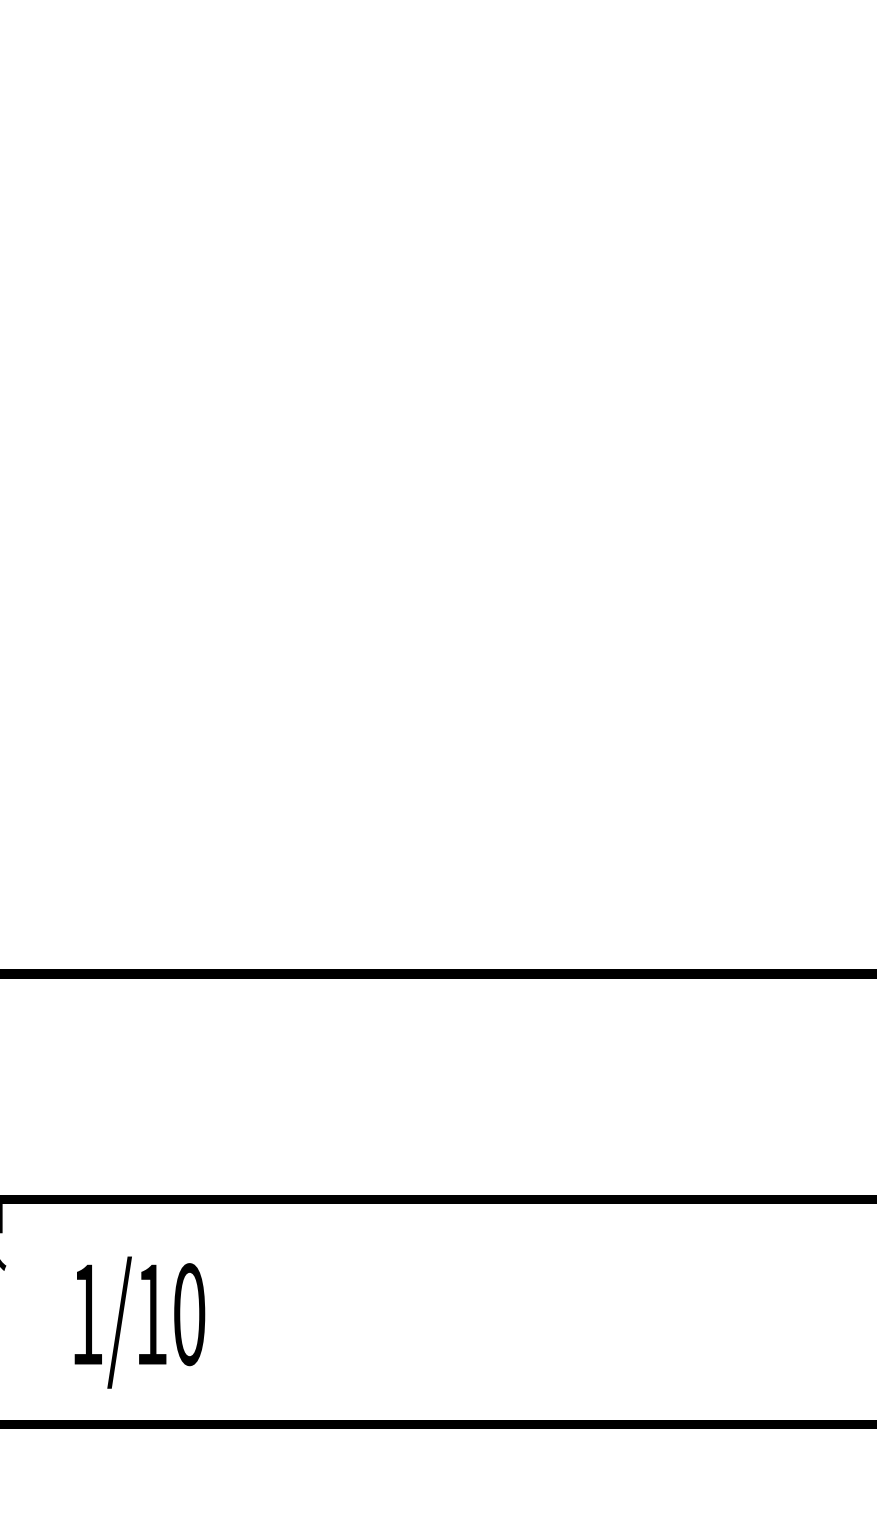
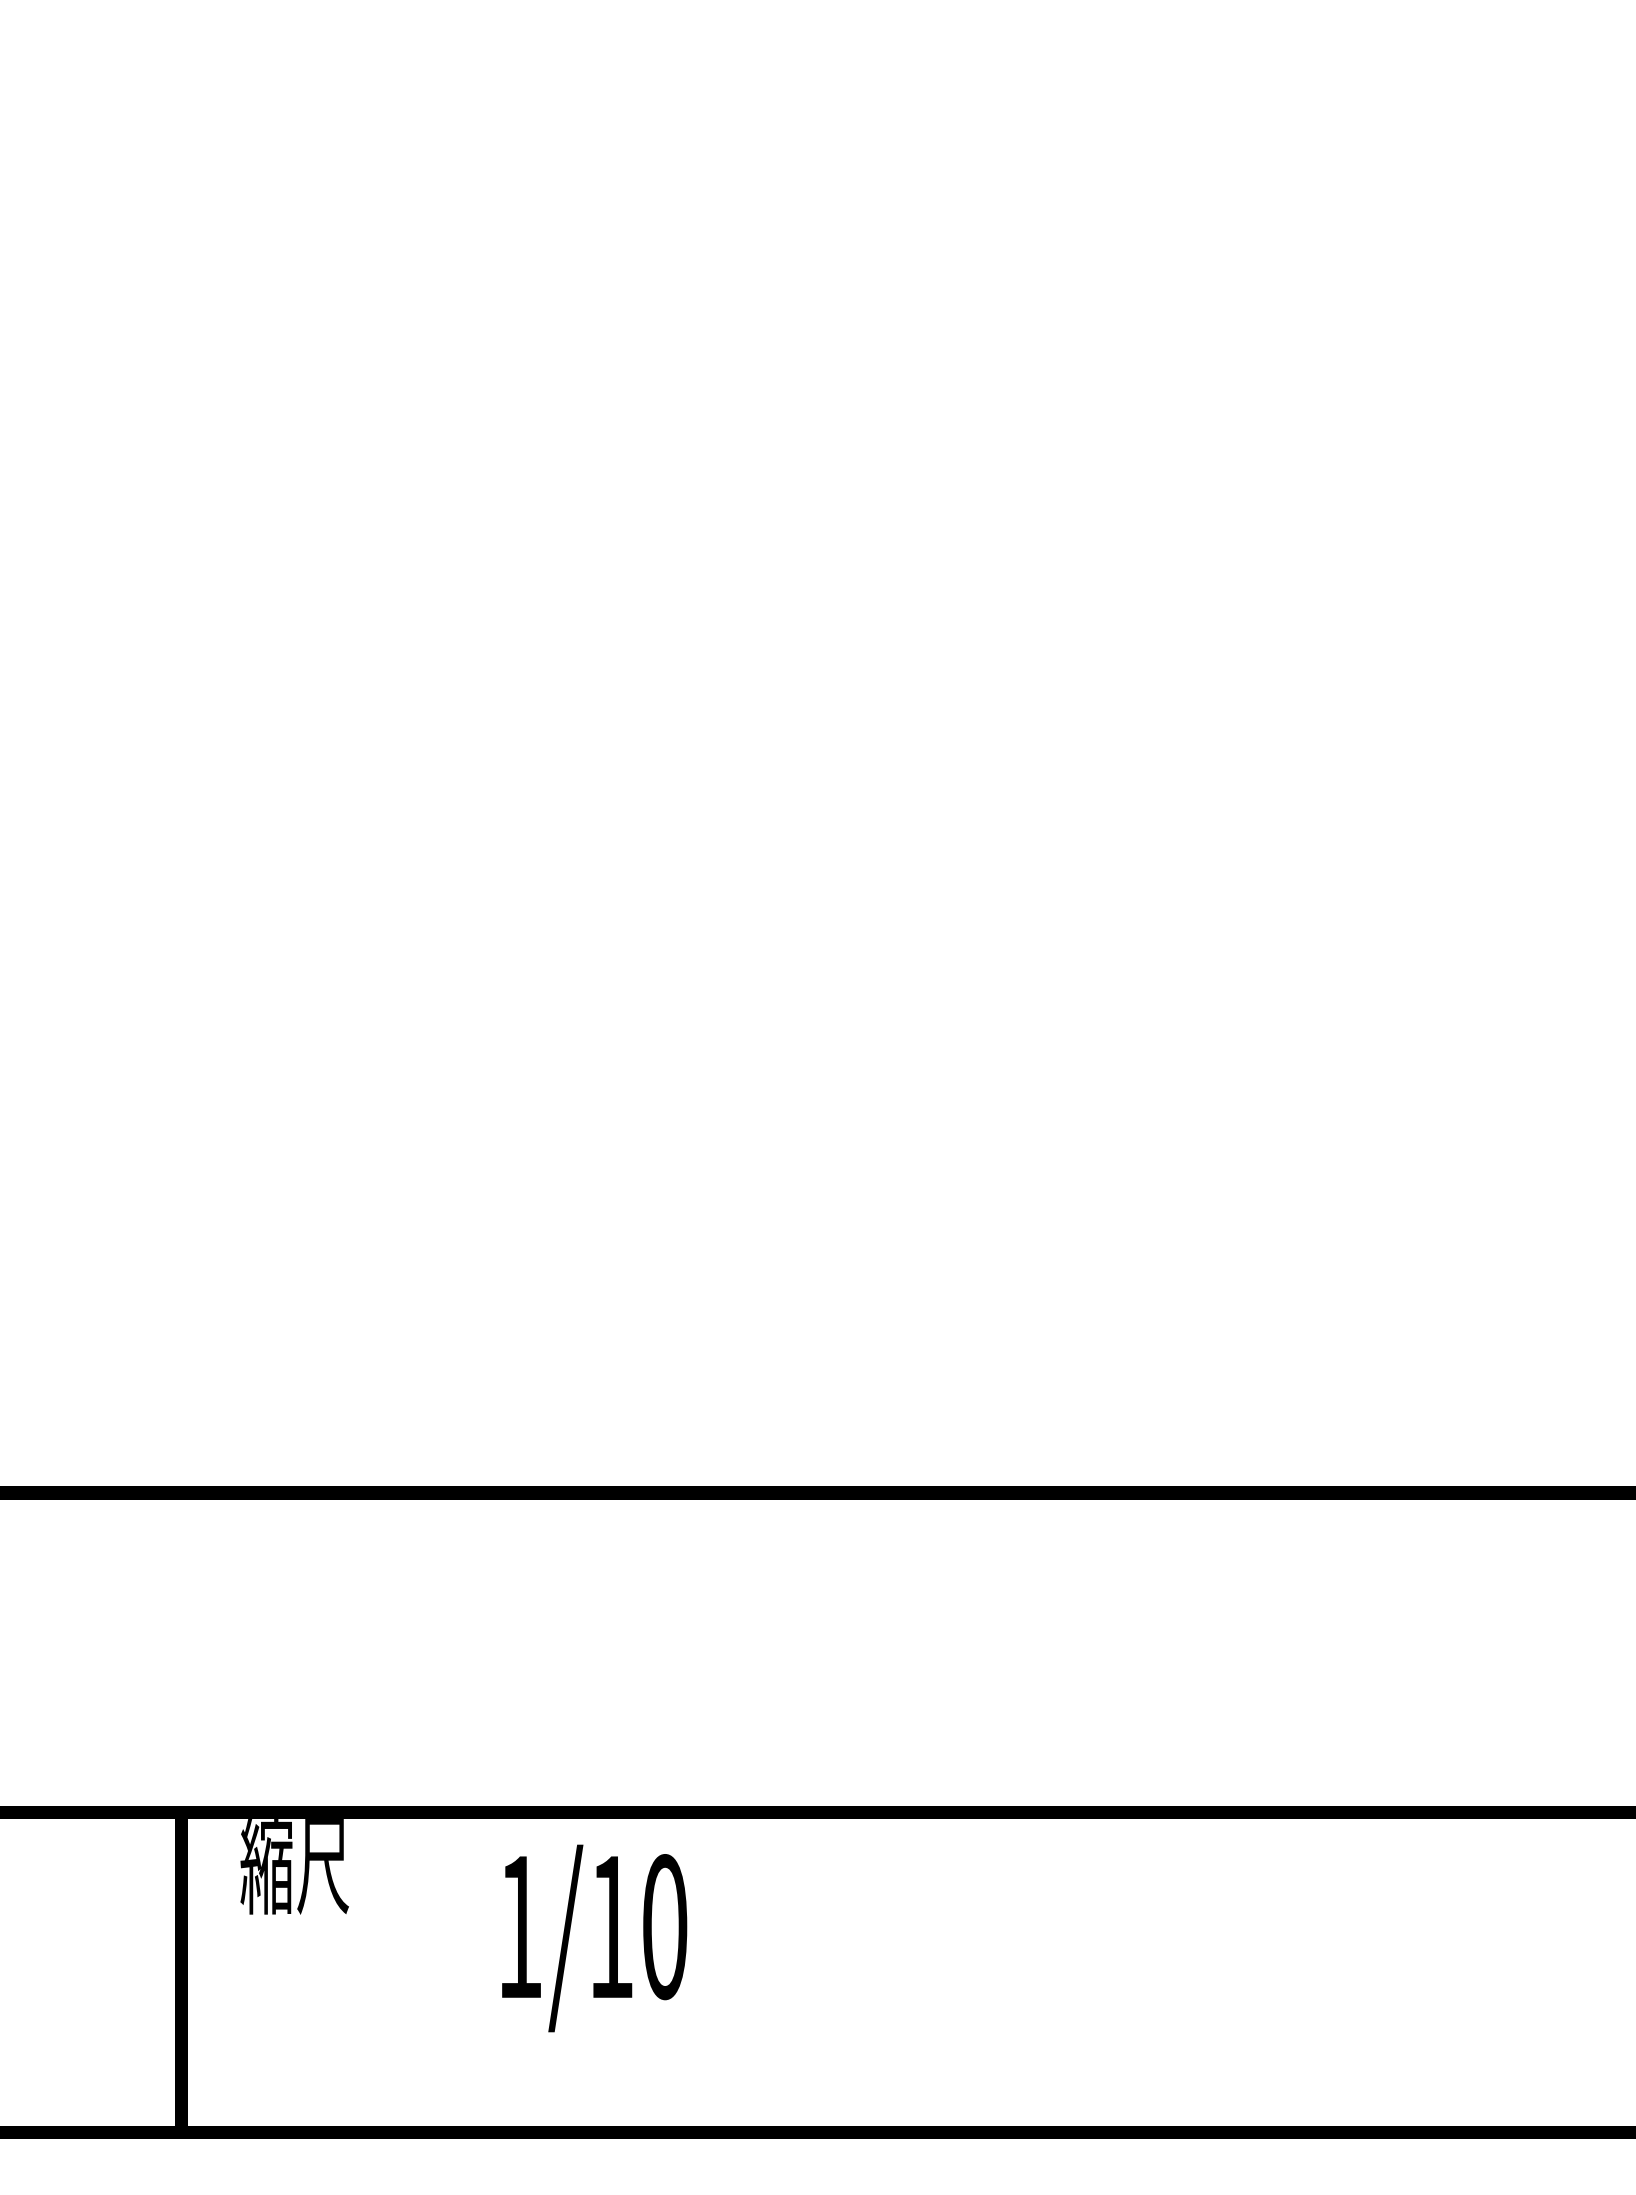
text: (139, 1322) -> (594, 1938), moved

